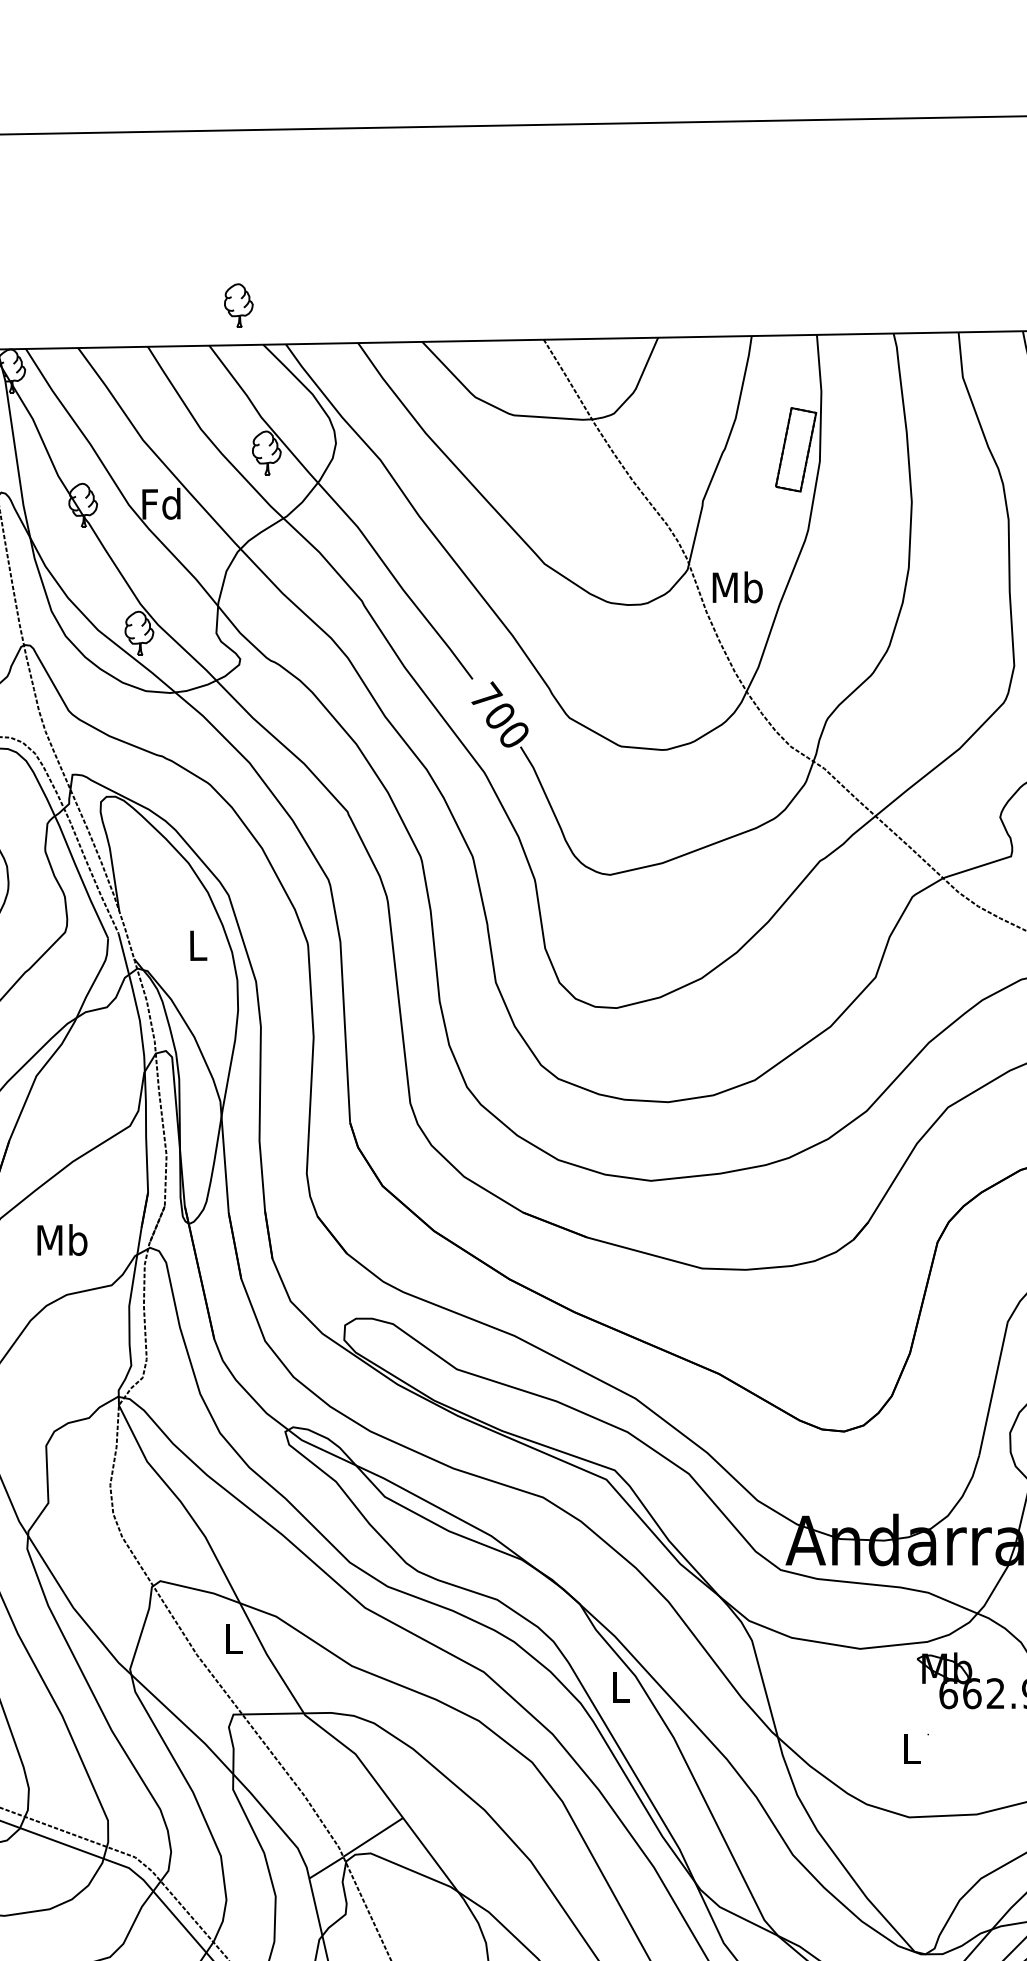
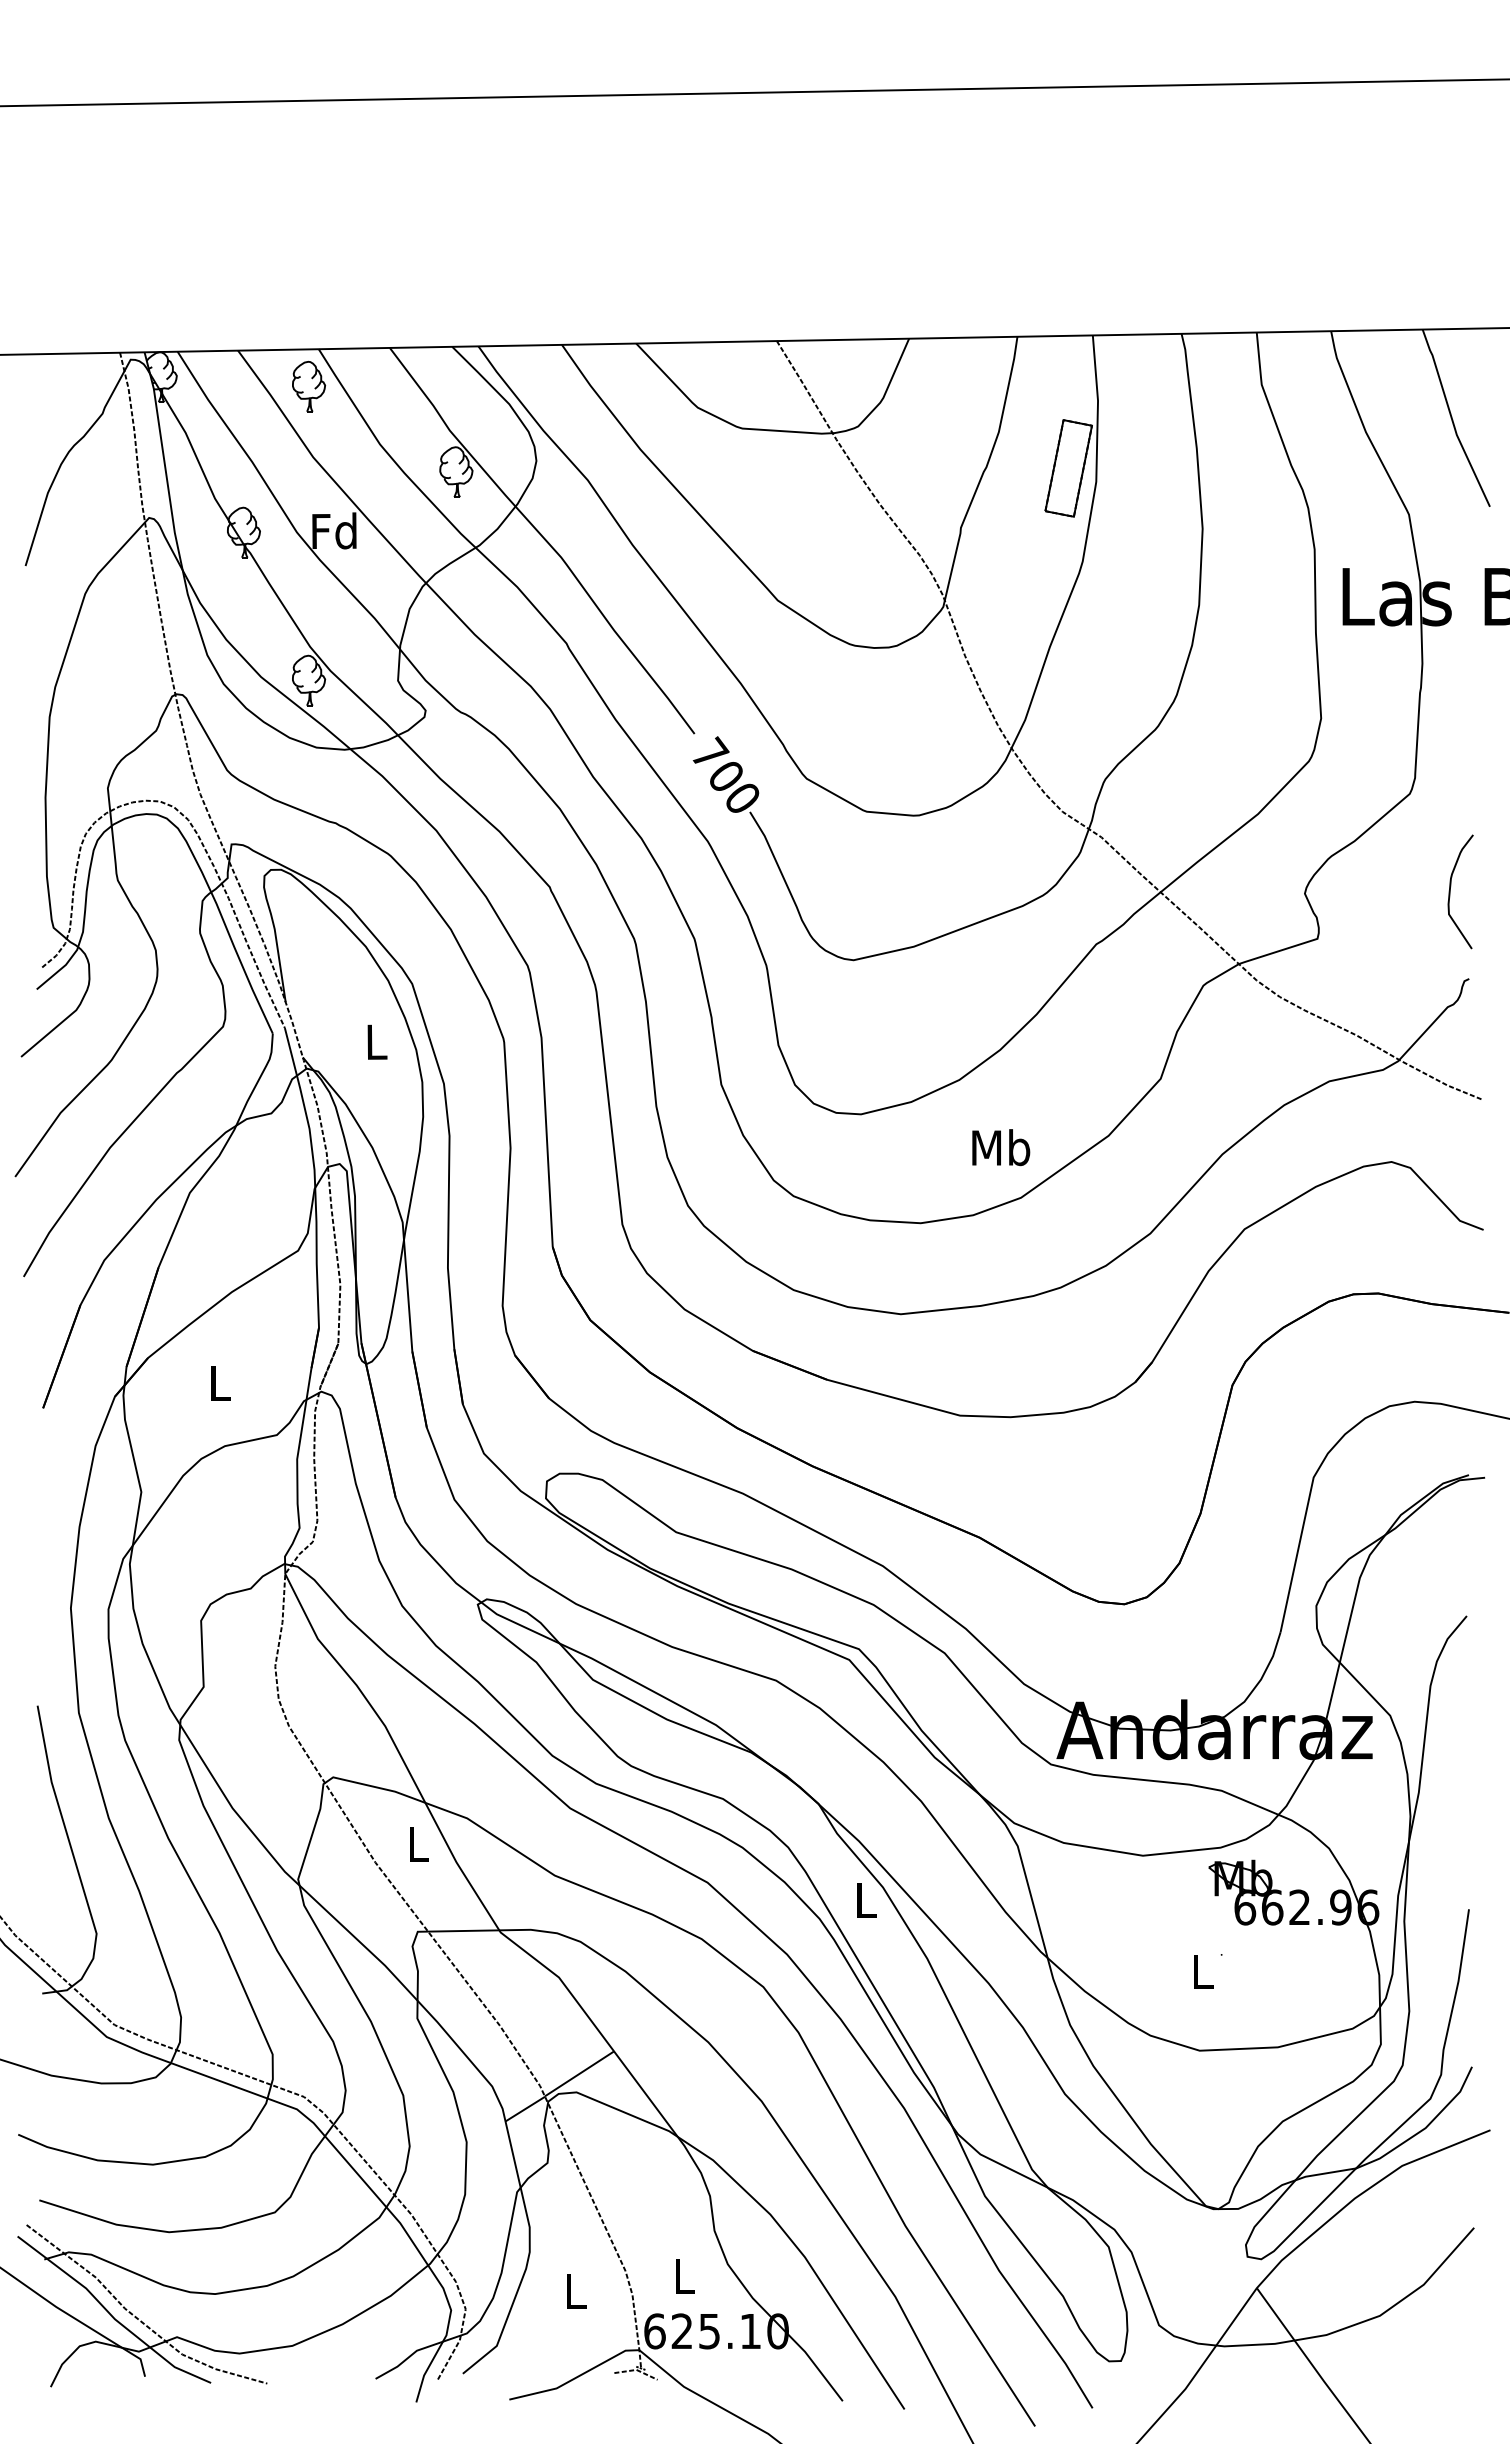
part: (239, 305) -> (309, 386), moved
text: (737, 587) -> (1001, 1147), moved
text: (62, 1239) -> (219, 1382), Mb -> L

